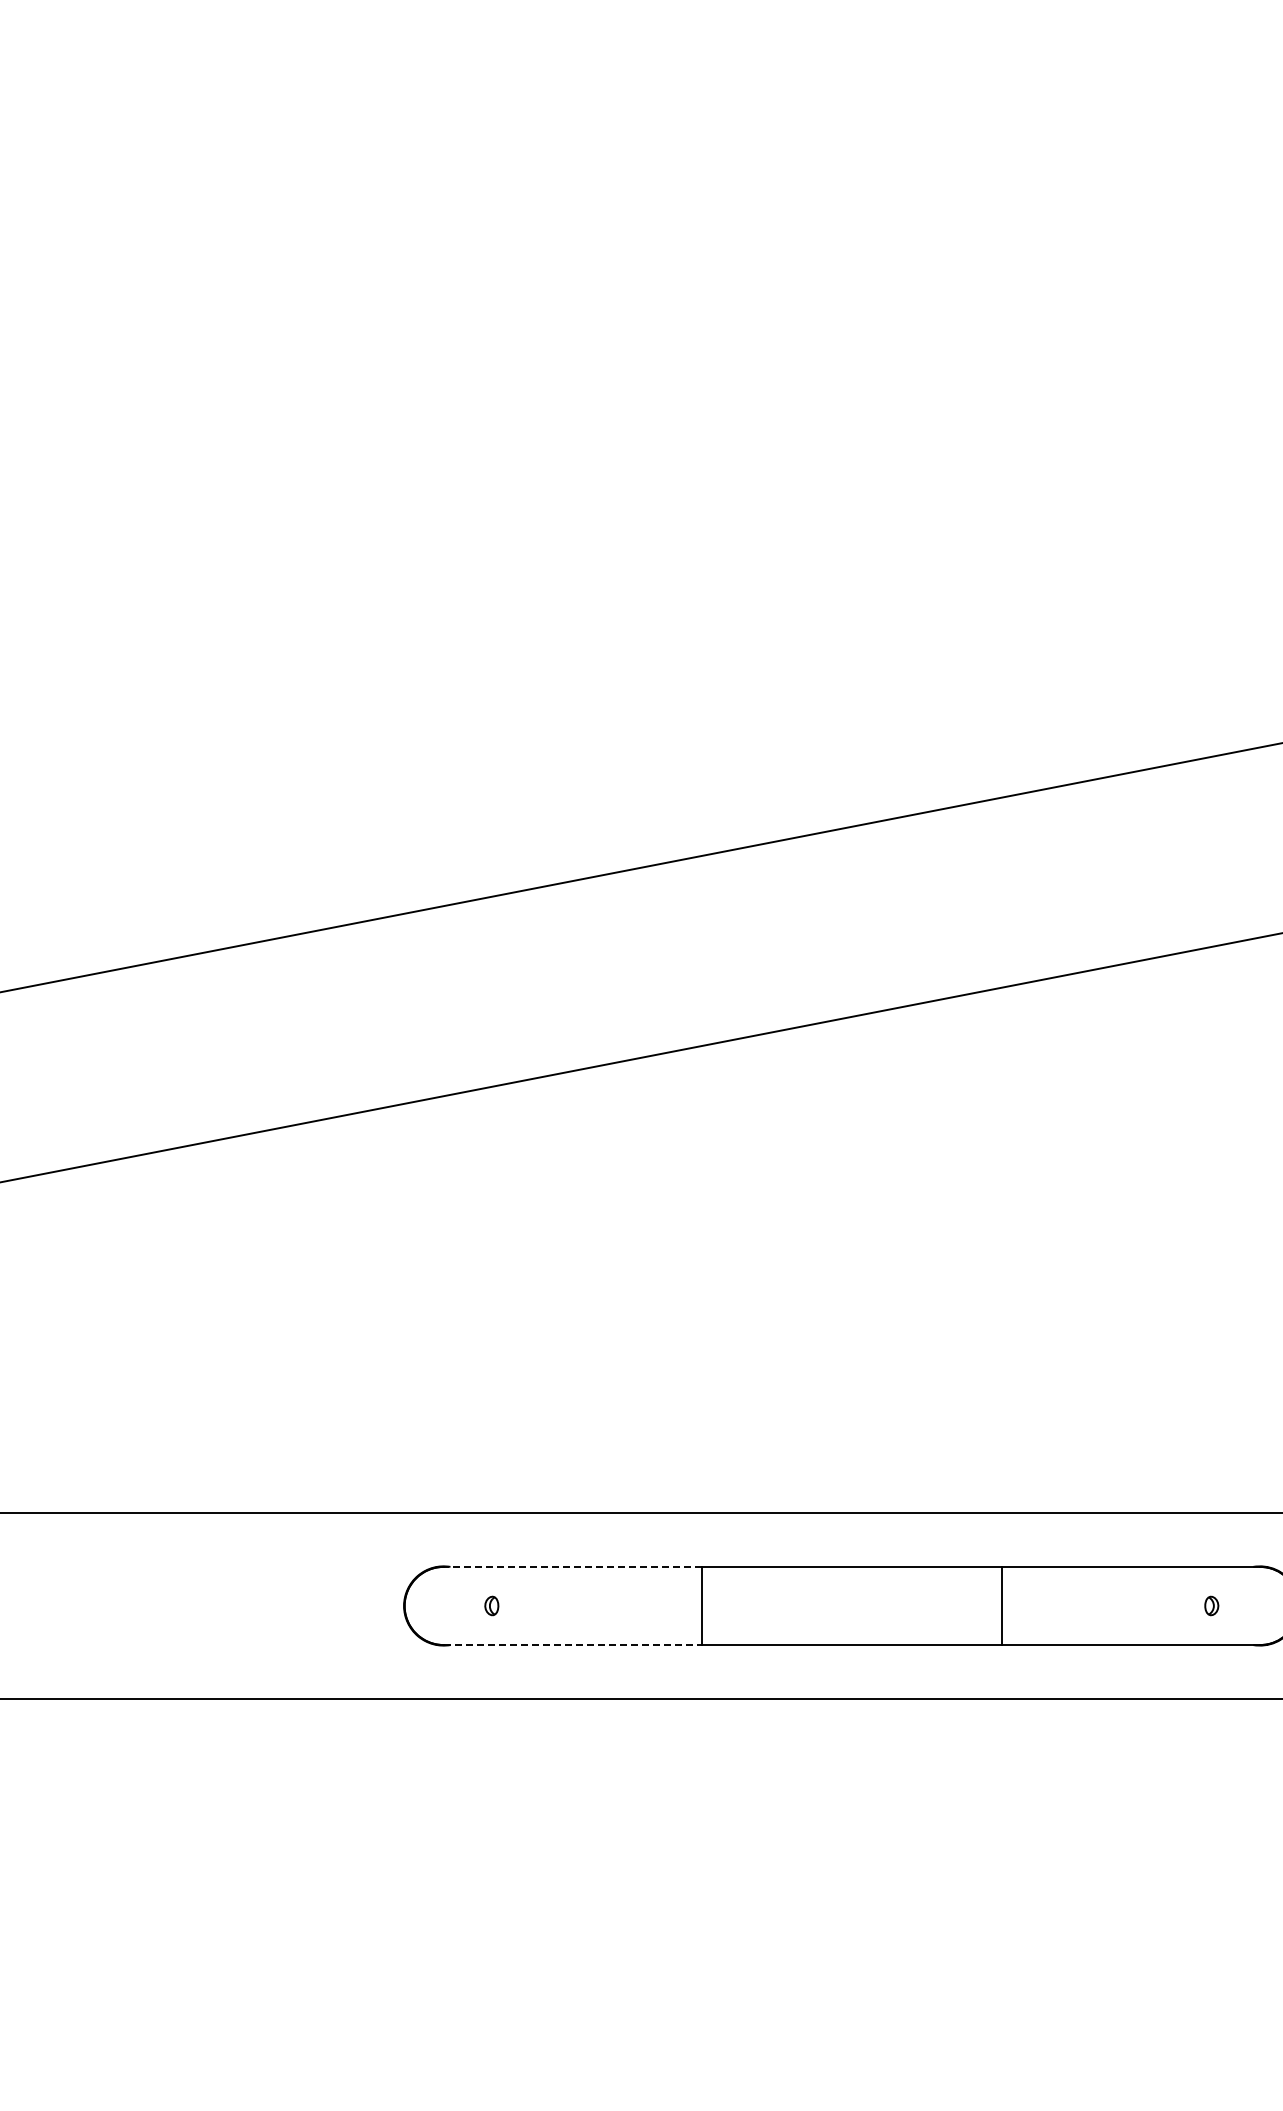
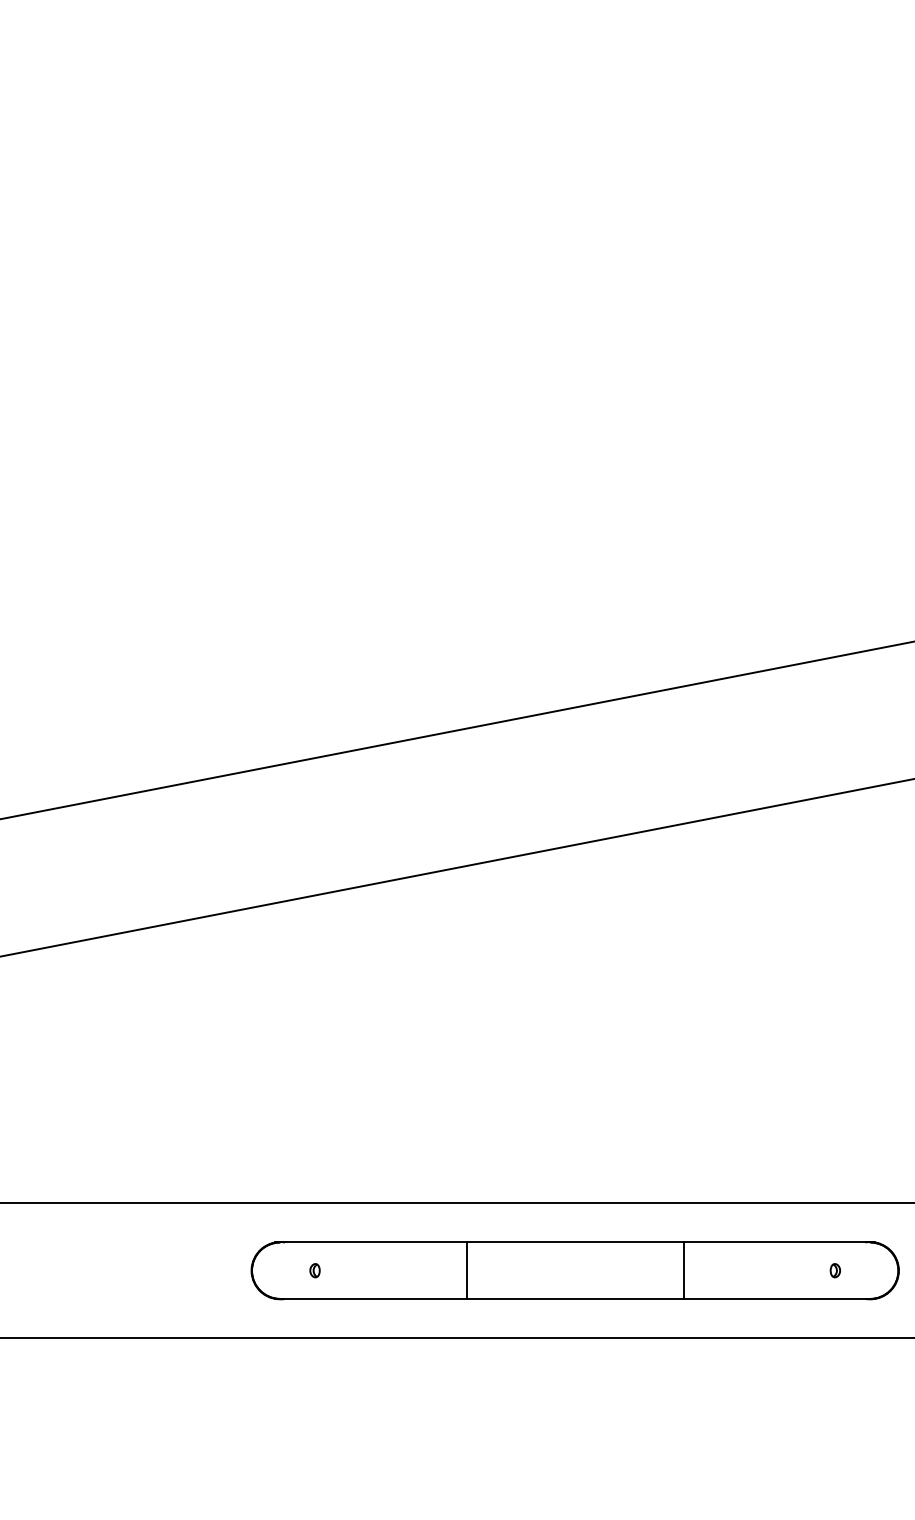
line: (572, 1566) -> (373, 1242), dashed -> solid
line: (573, 1645) -> (374, 1299), dashed -> solid

